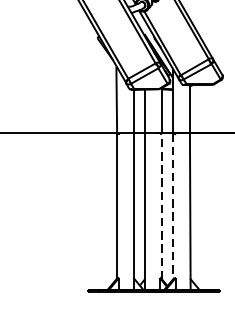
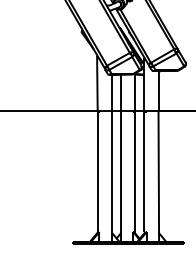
line: (173, 205) -> (144, 171), dashed -> solid
line: (162, 206) -> (135, 172), dashed -> solid

